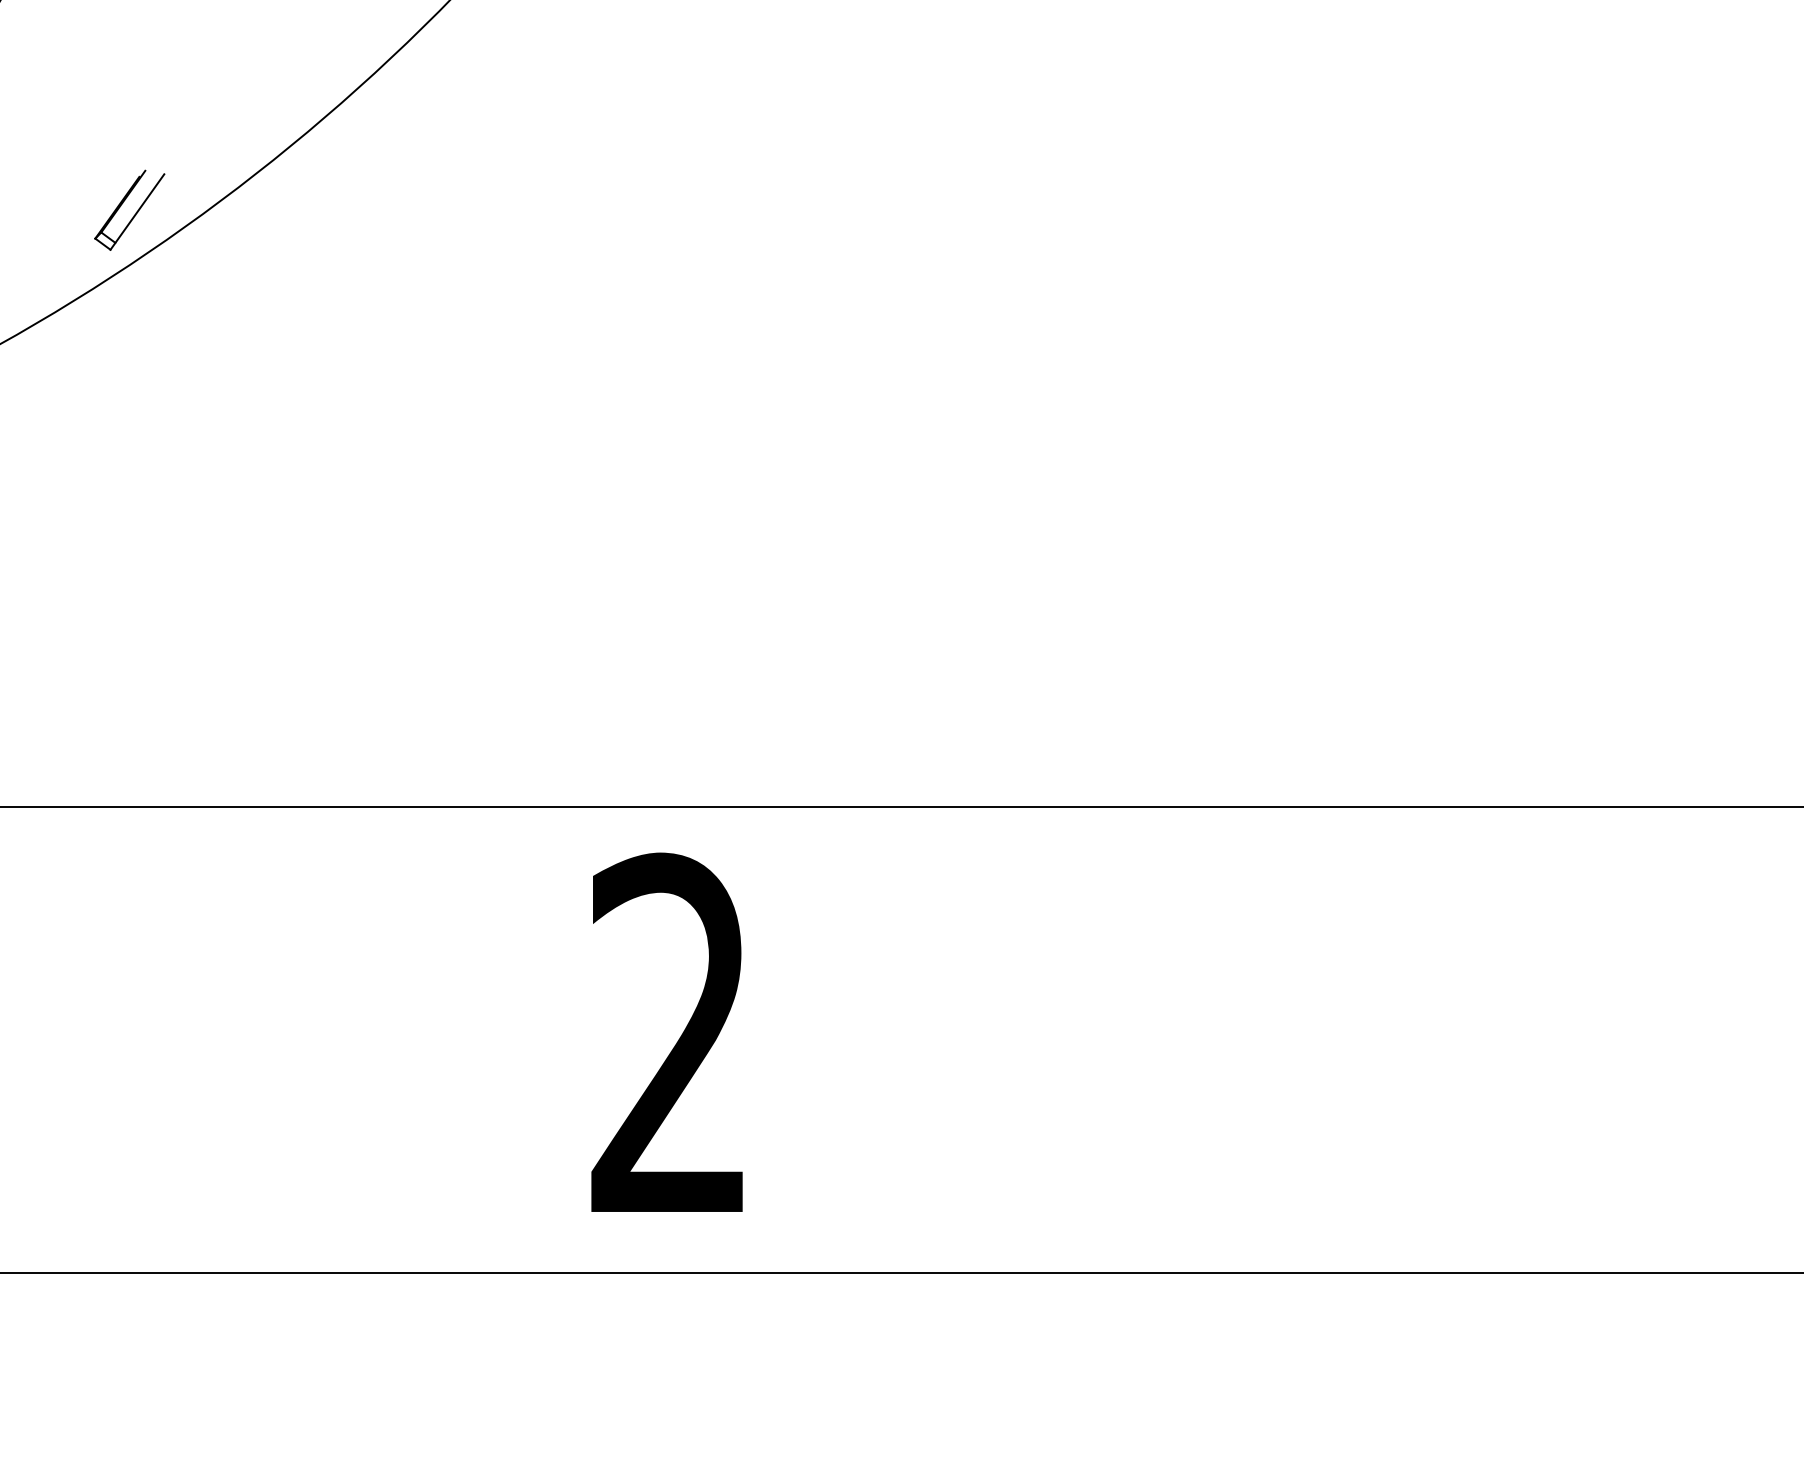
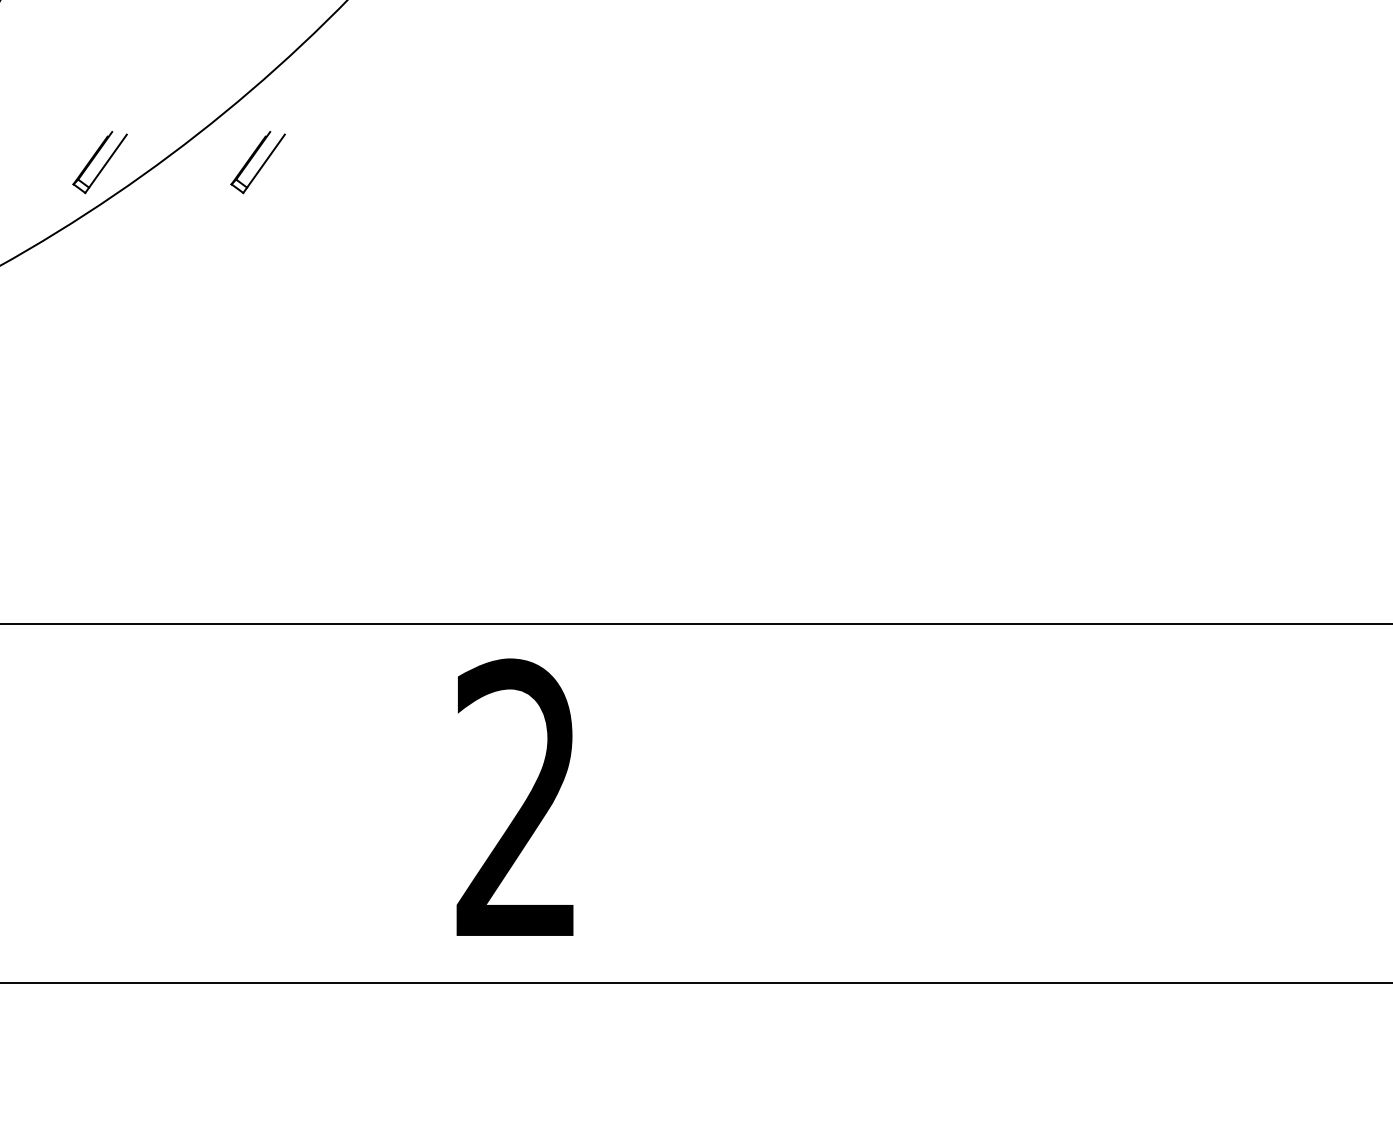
part: (333, 210) -> (257, 162), added

